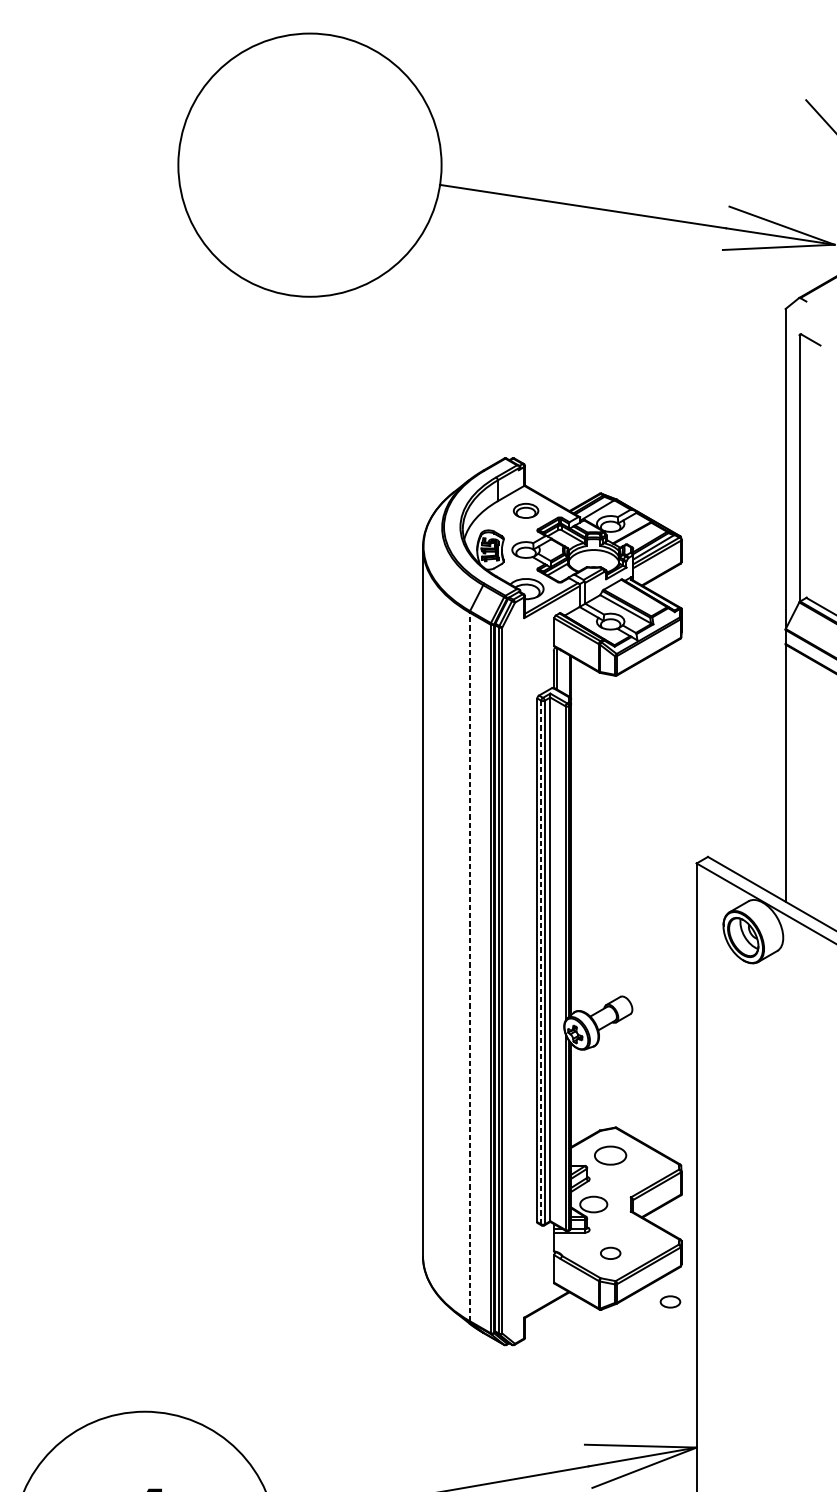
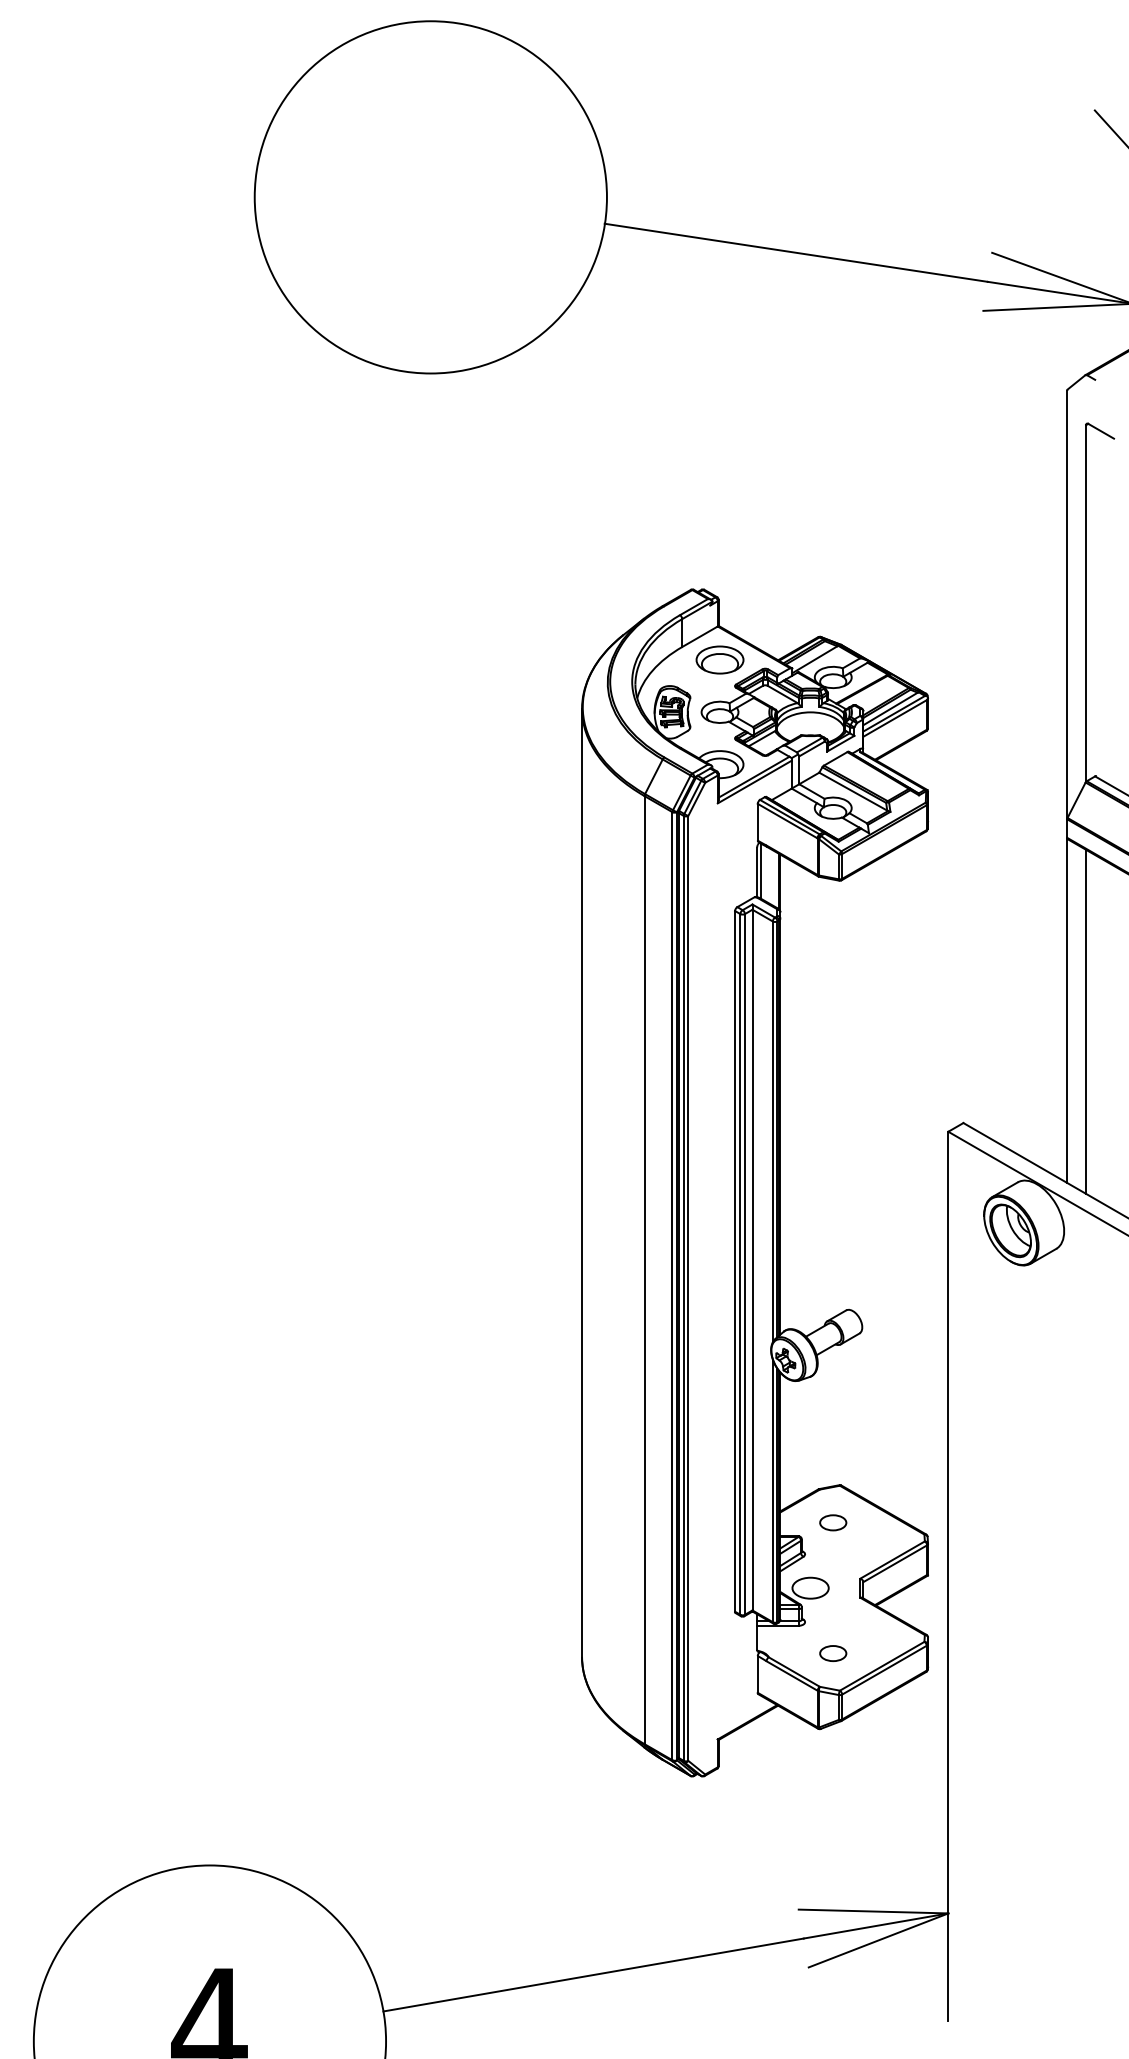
part: (525, 510) -> (719, 659), size x1.43
line: (799, 781) -> (1086, 1021), added
line: (541, 962) -> (740, 1264), dashed -> solid
line: (469, 966) -> (644, 1269), dashed -> solid
part: (610, 1155) -> (833, 1522), size x0.62
part: (670, 1301) -> (913, 1718), removed

